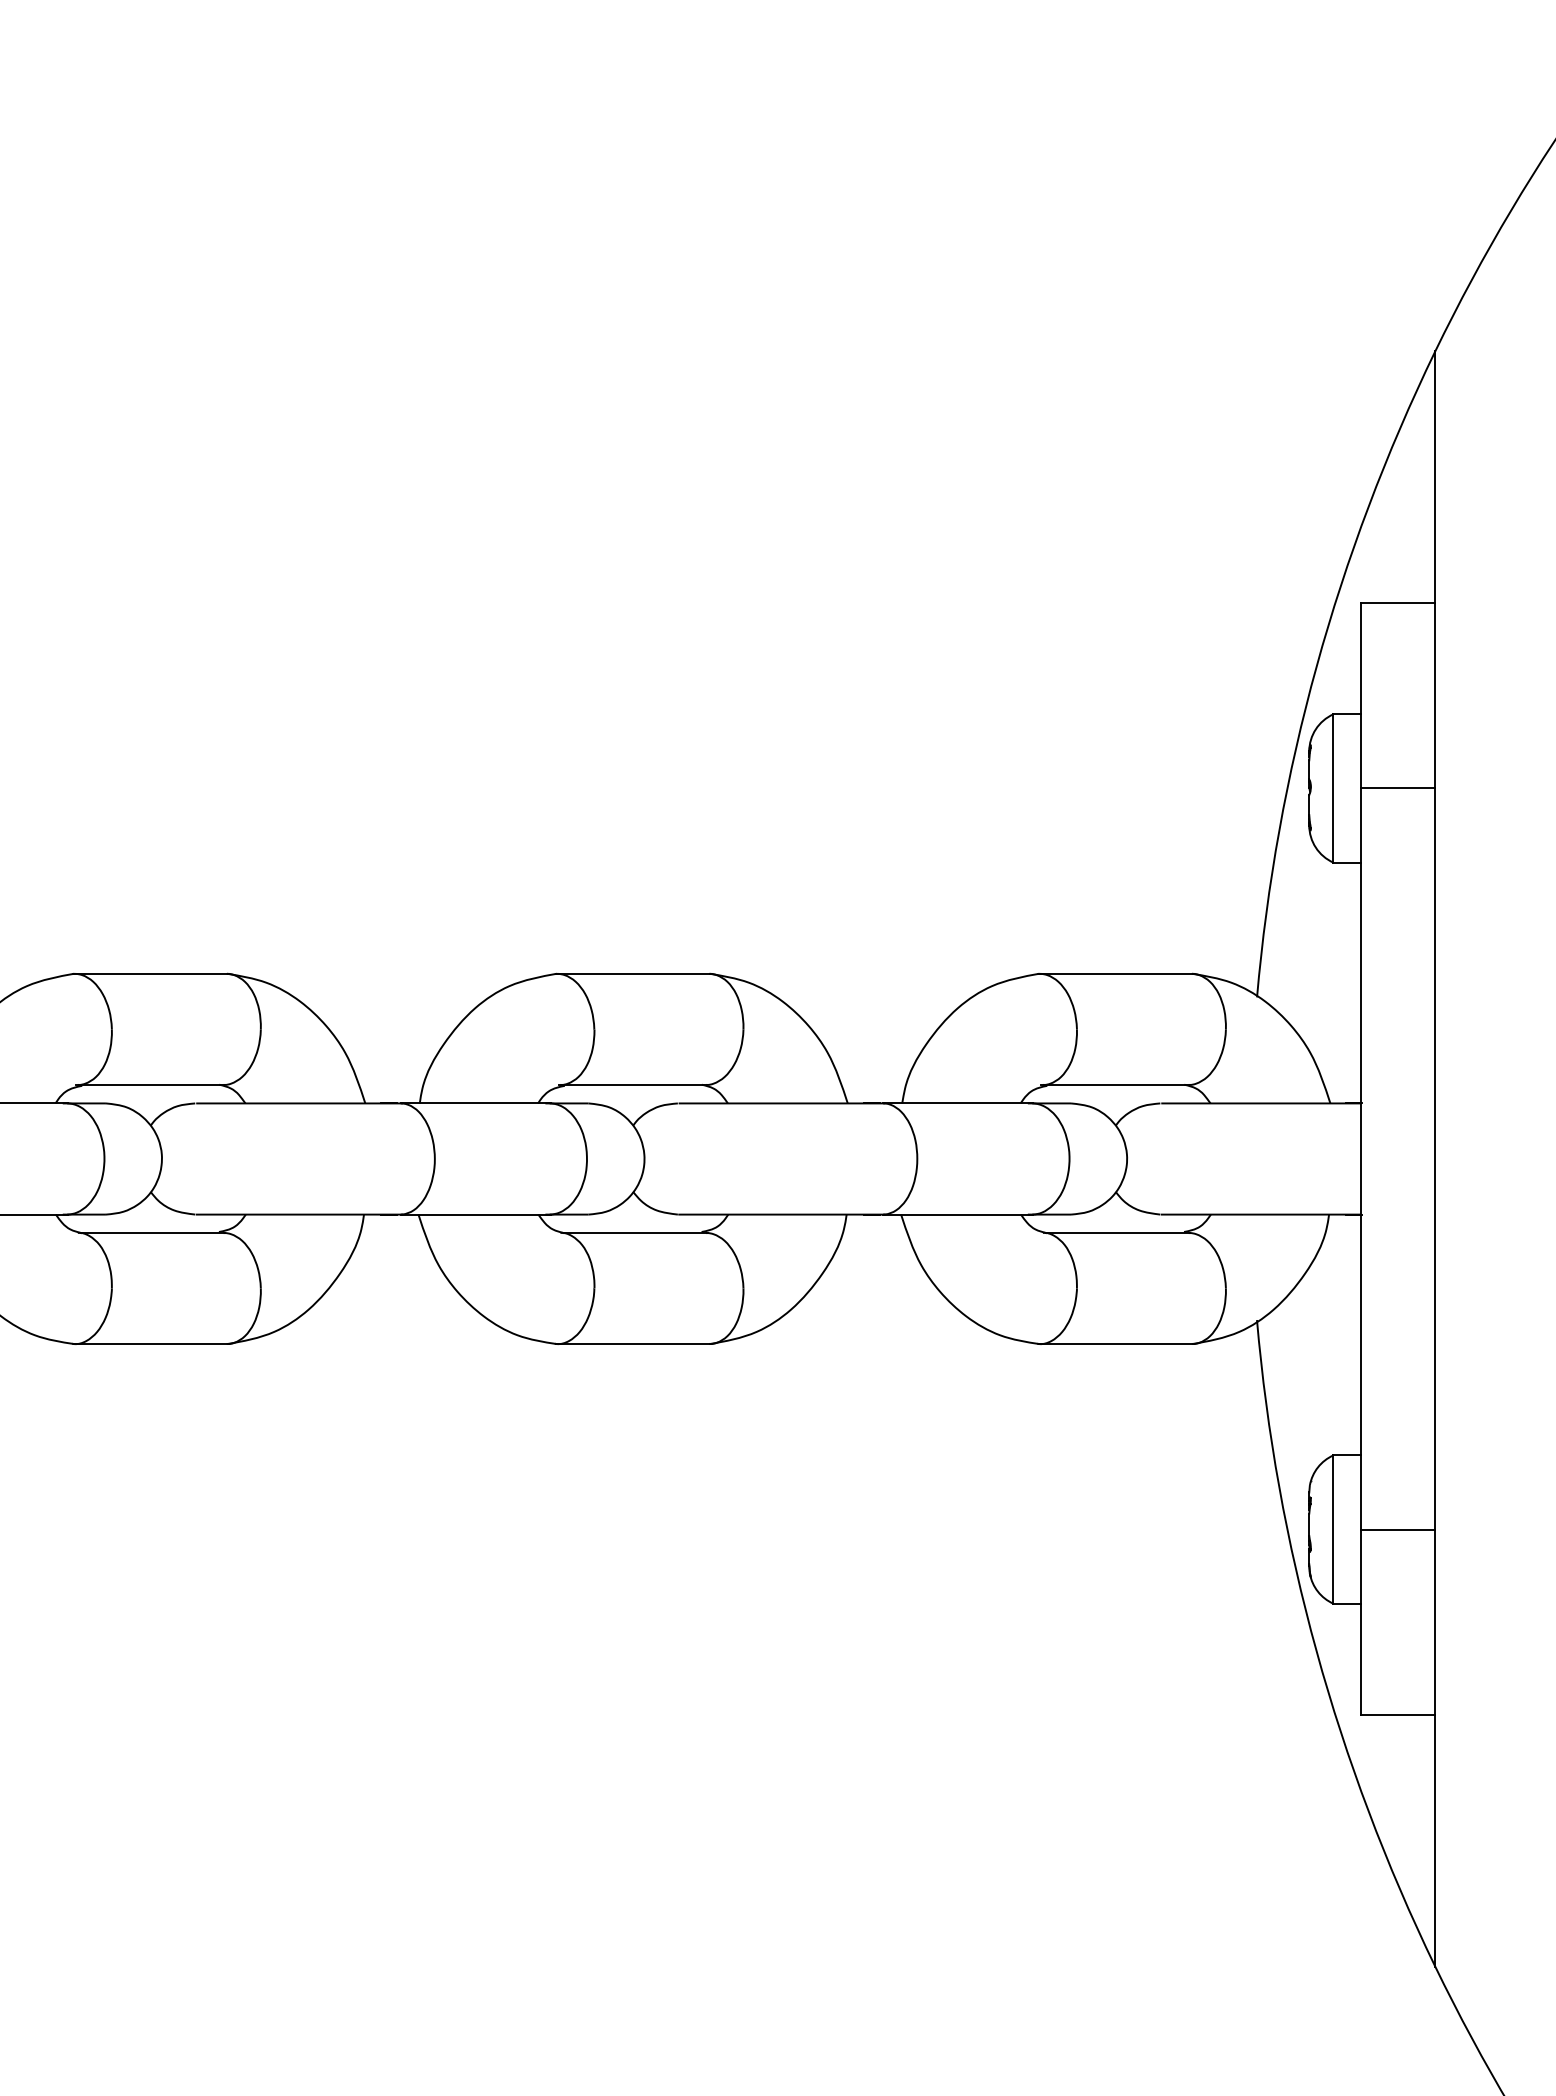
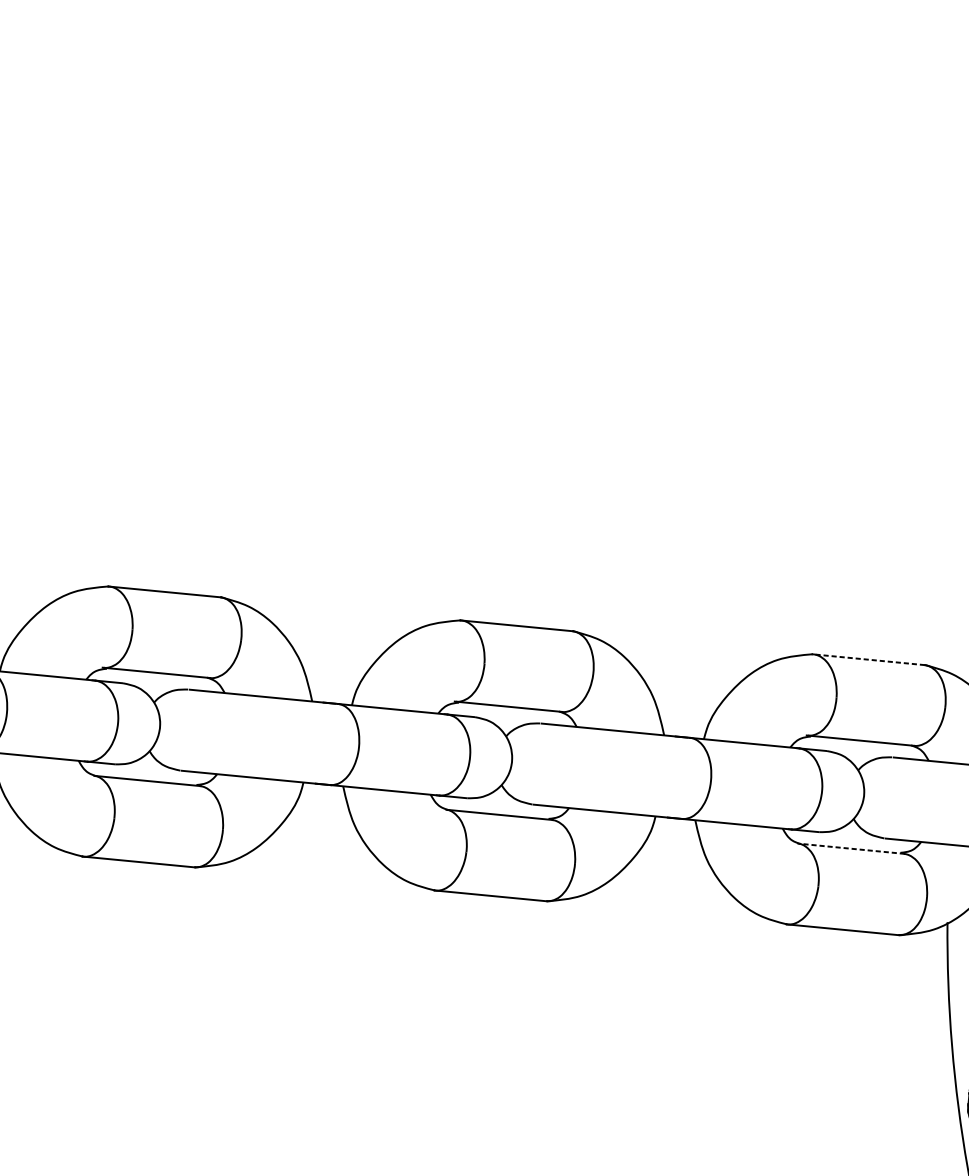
line: (1115, 973) -> (868, 659), solid -> dashed
line: (1118, 1232) -> (852, 848), solid -> dashed

